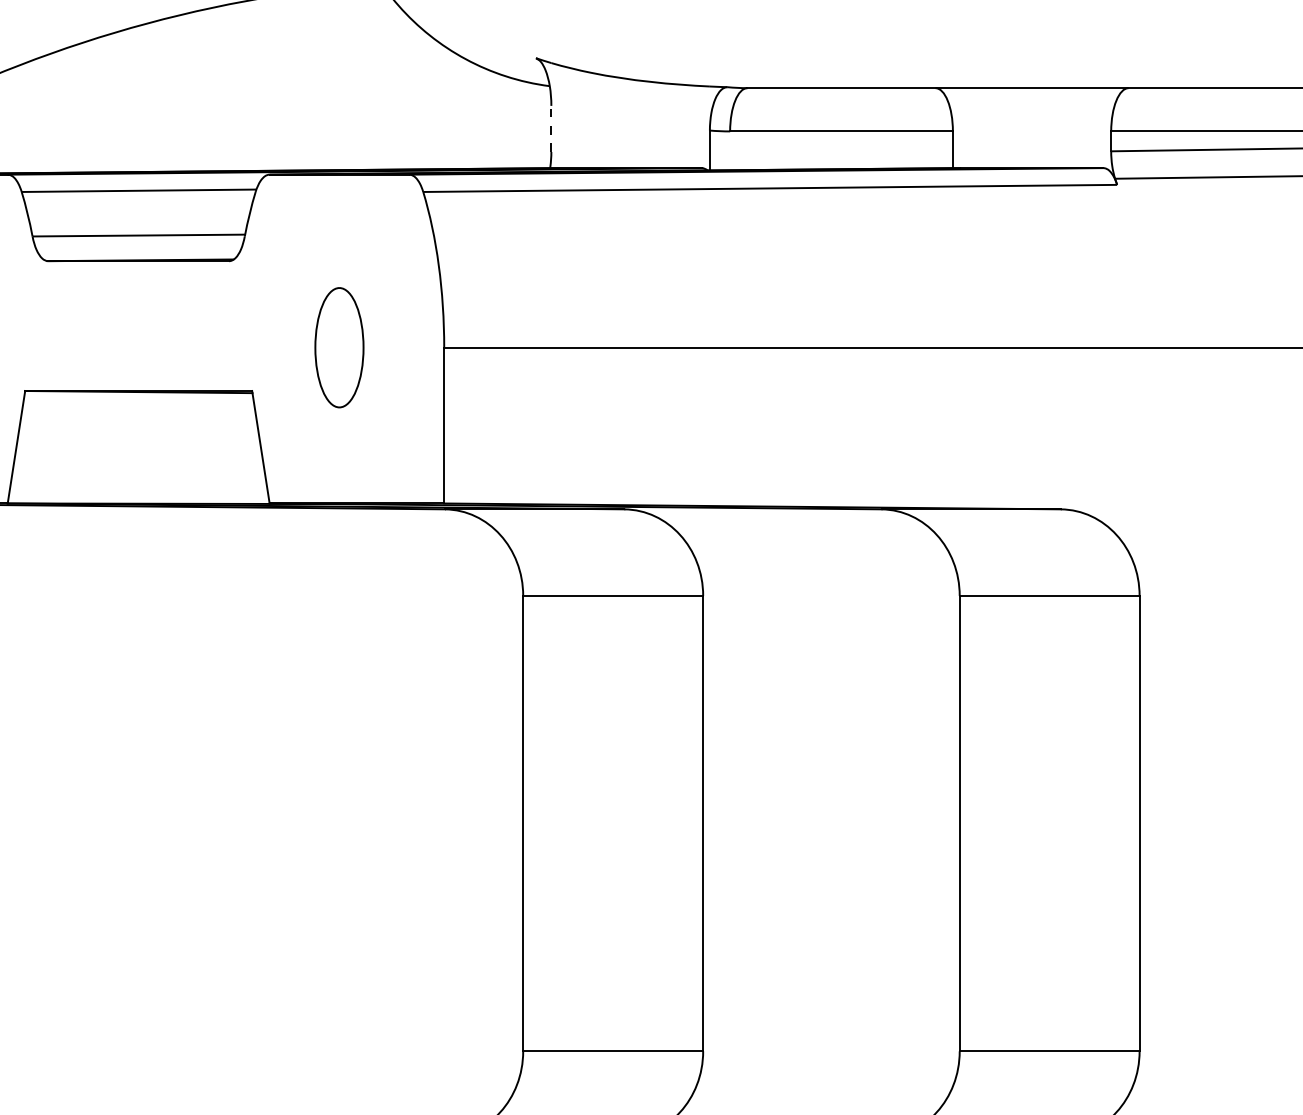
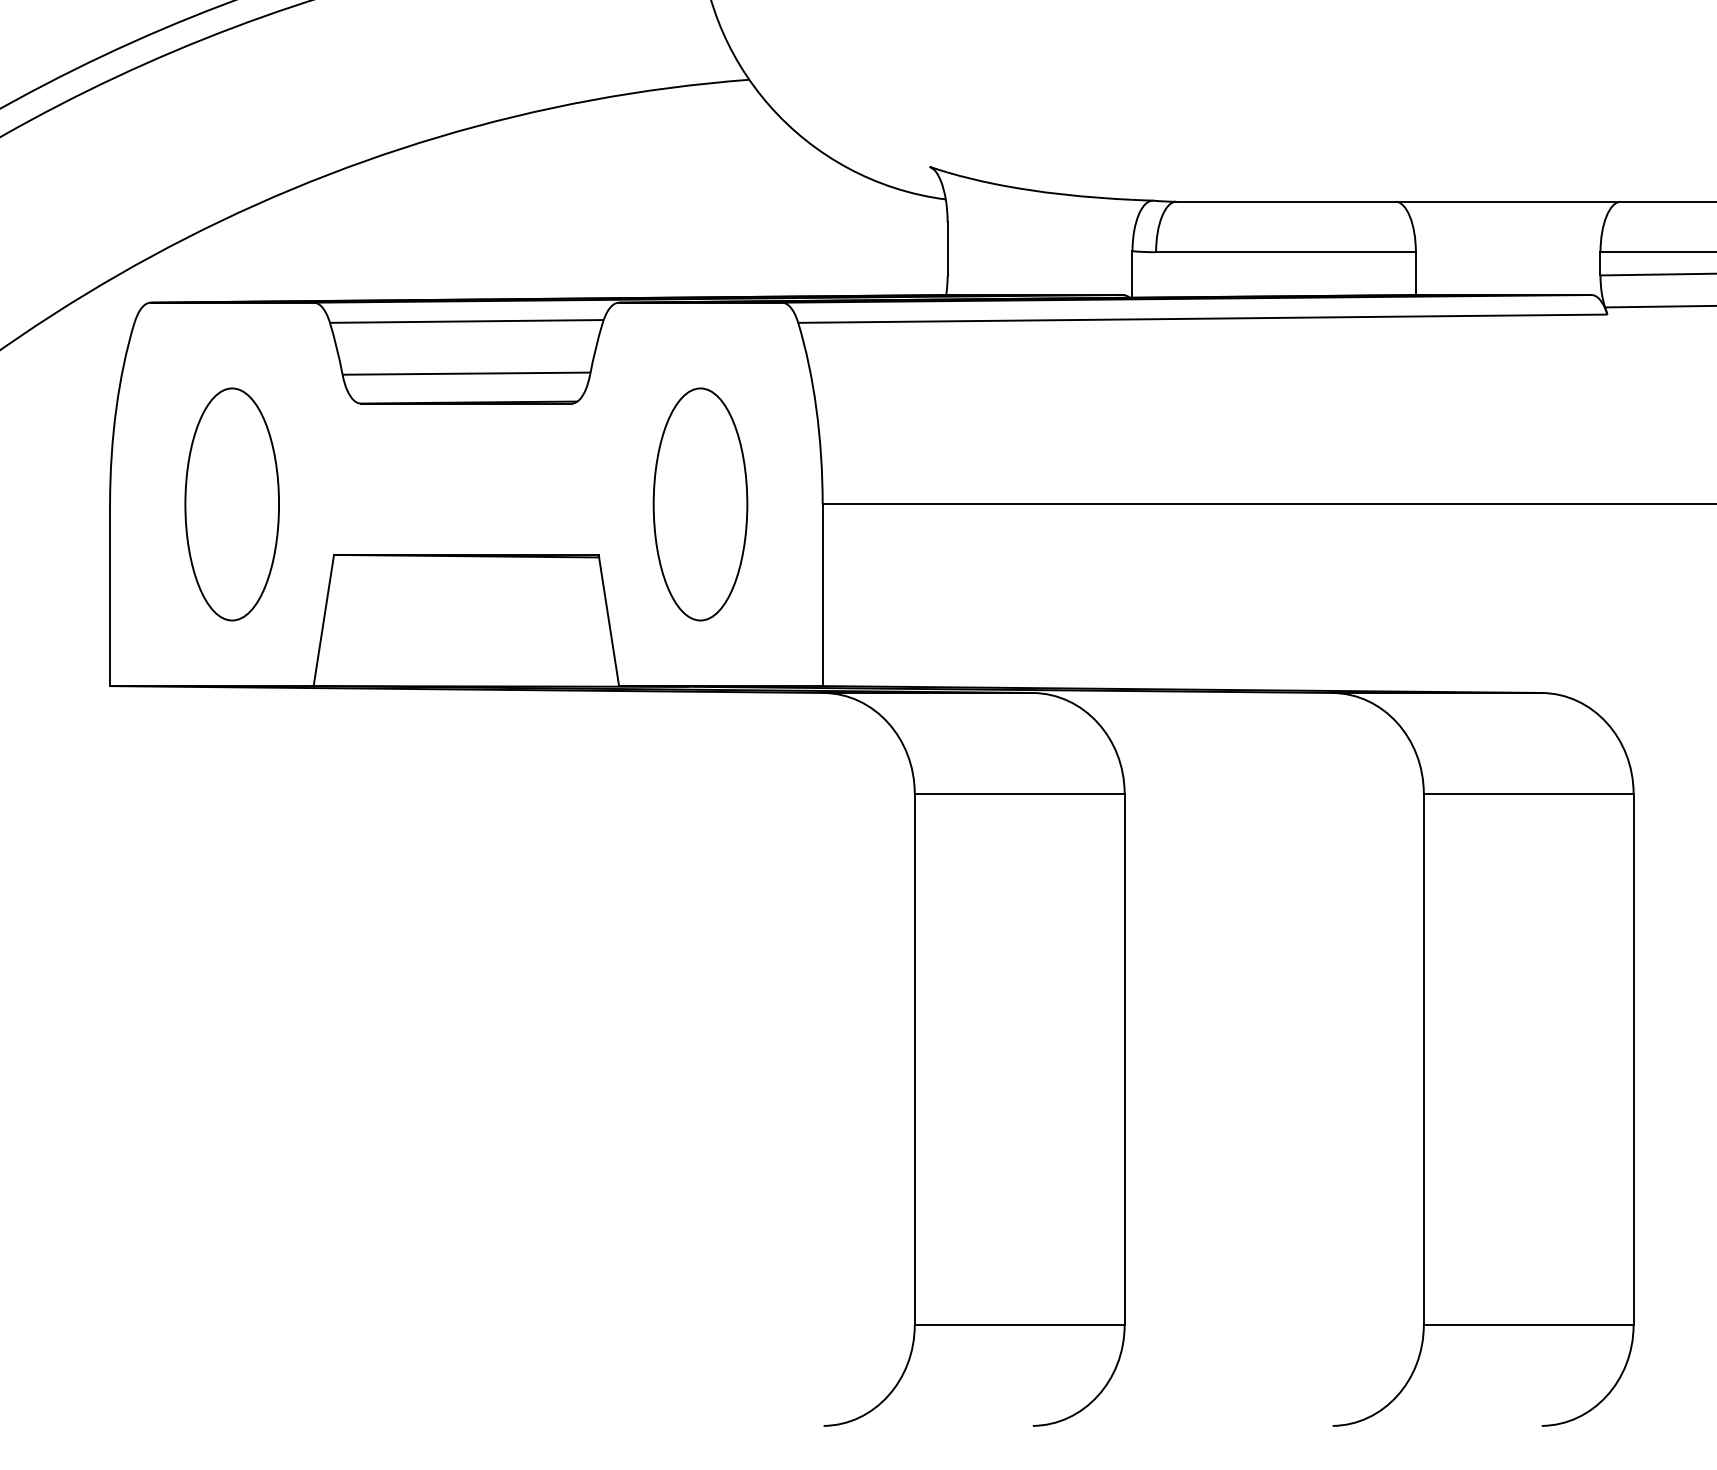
line: (551, 129) -> (947, 249), dashed -> solid
part: (339, 347) -> (700, 504), size x1.67

